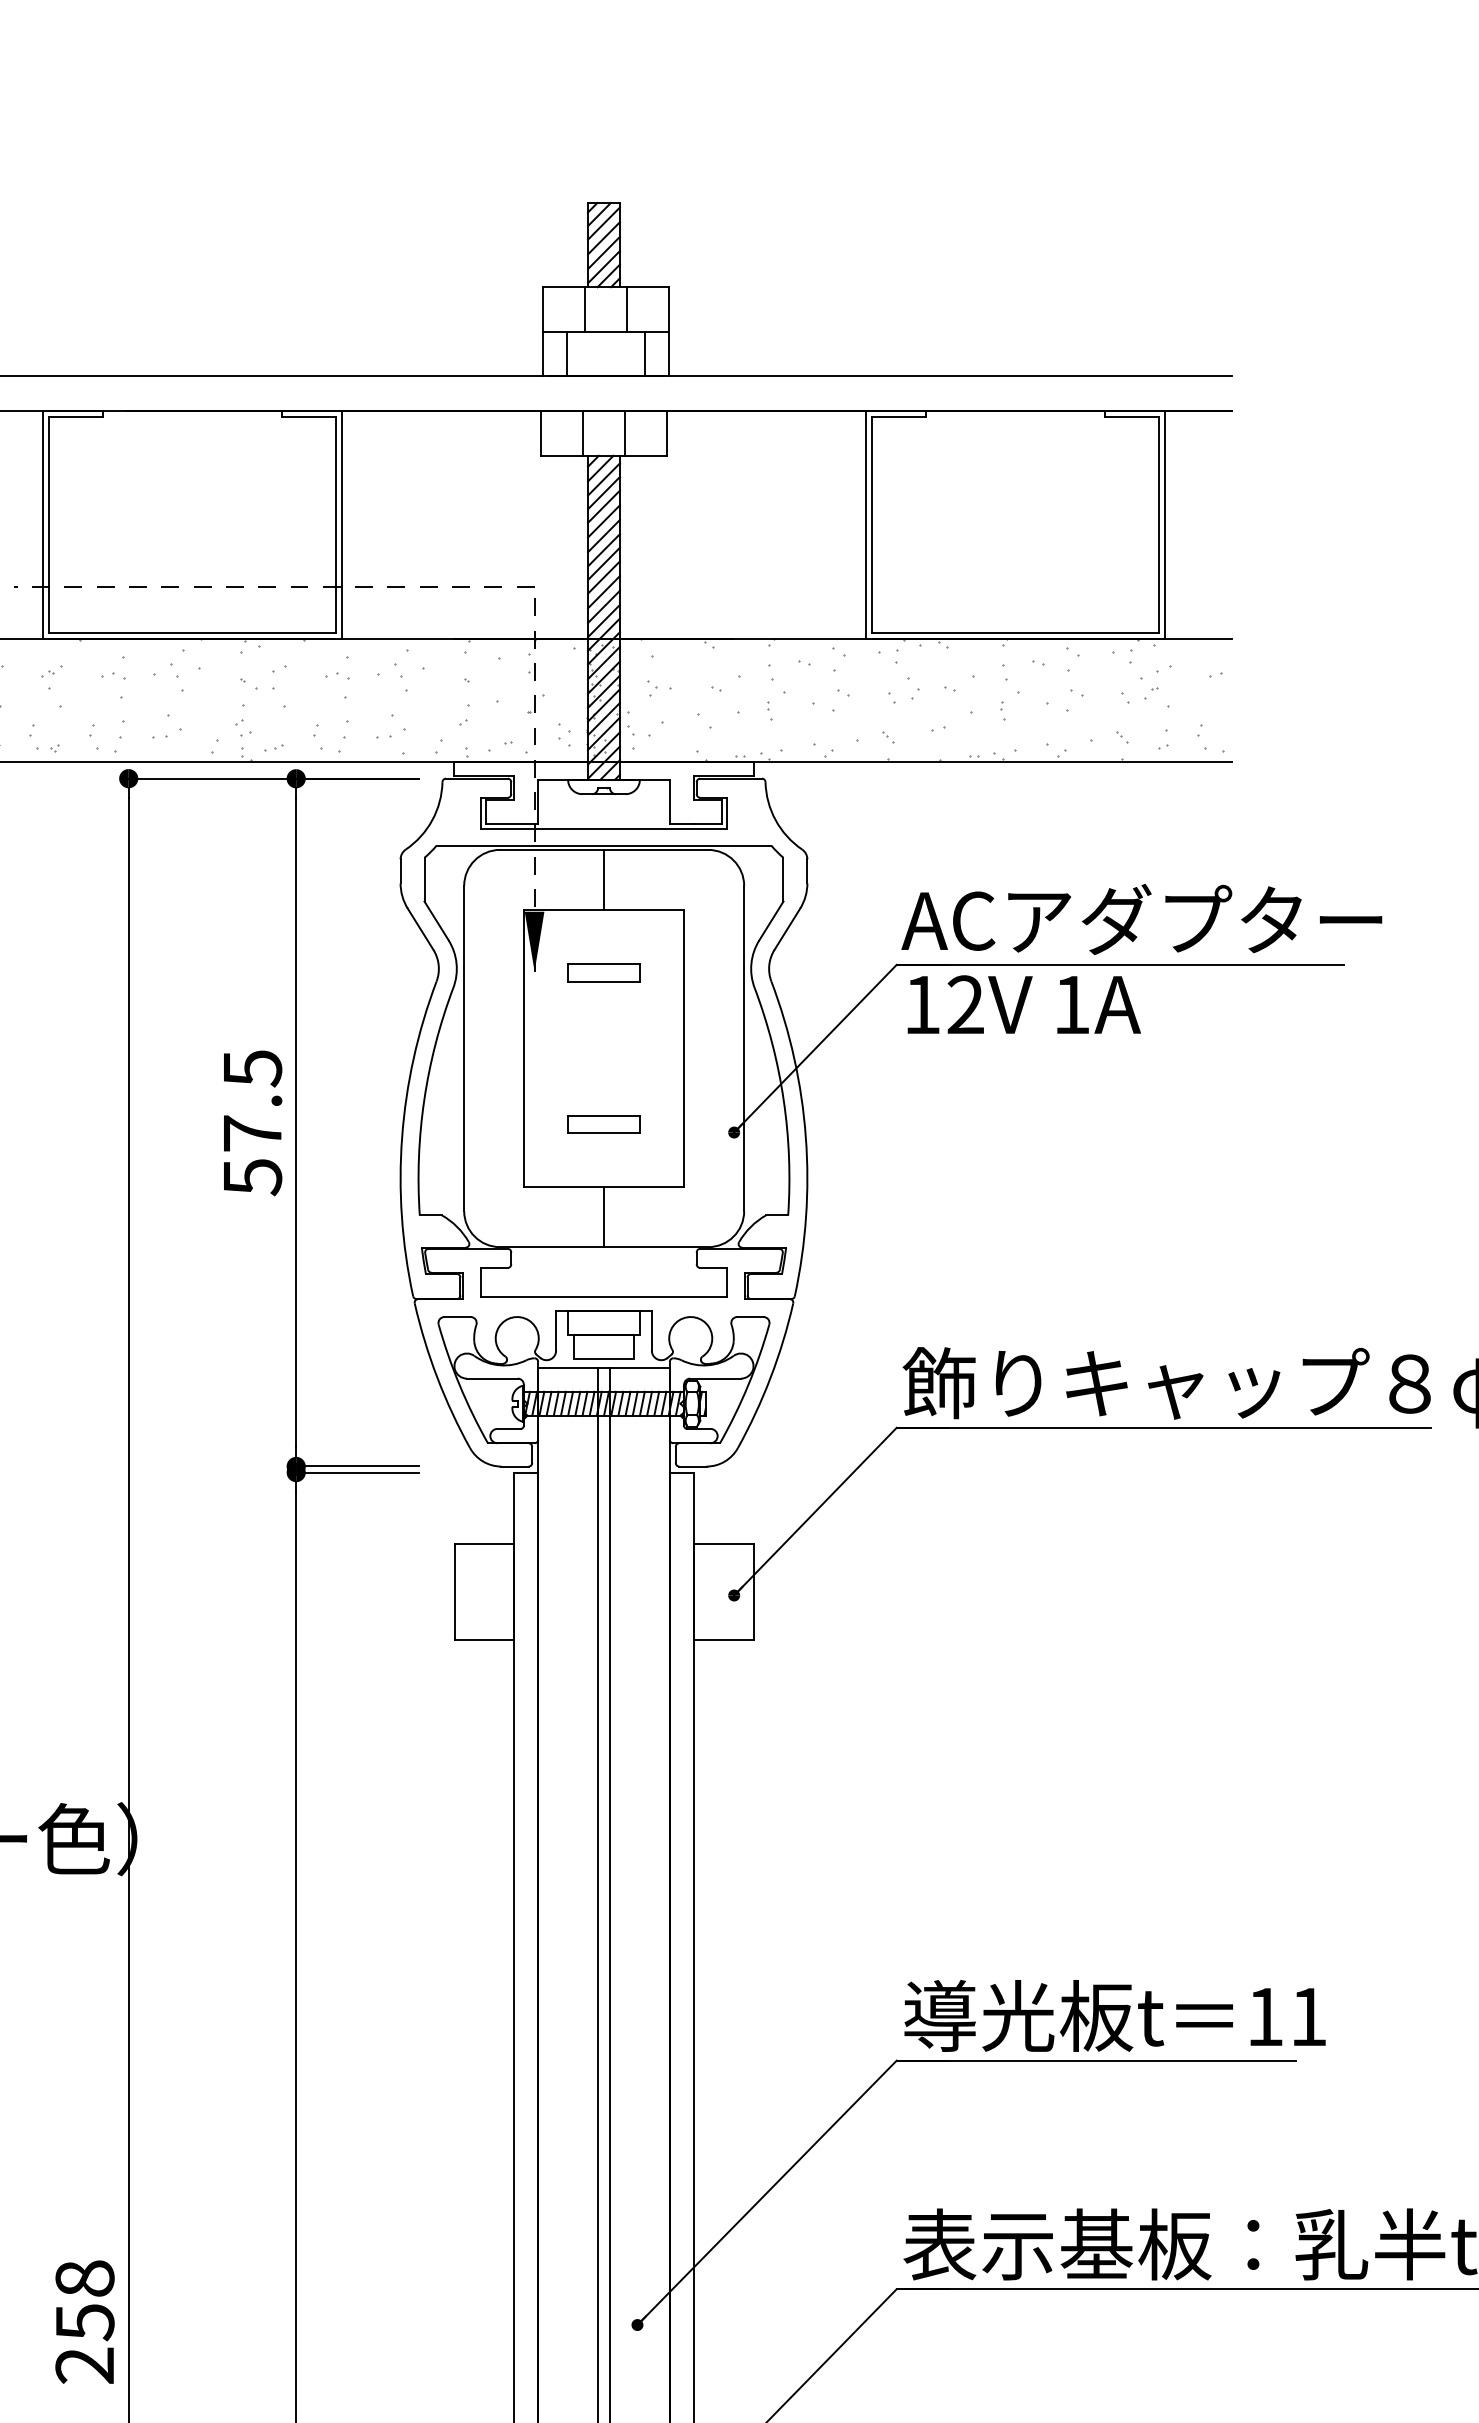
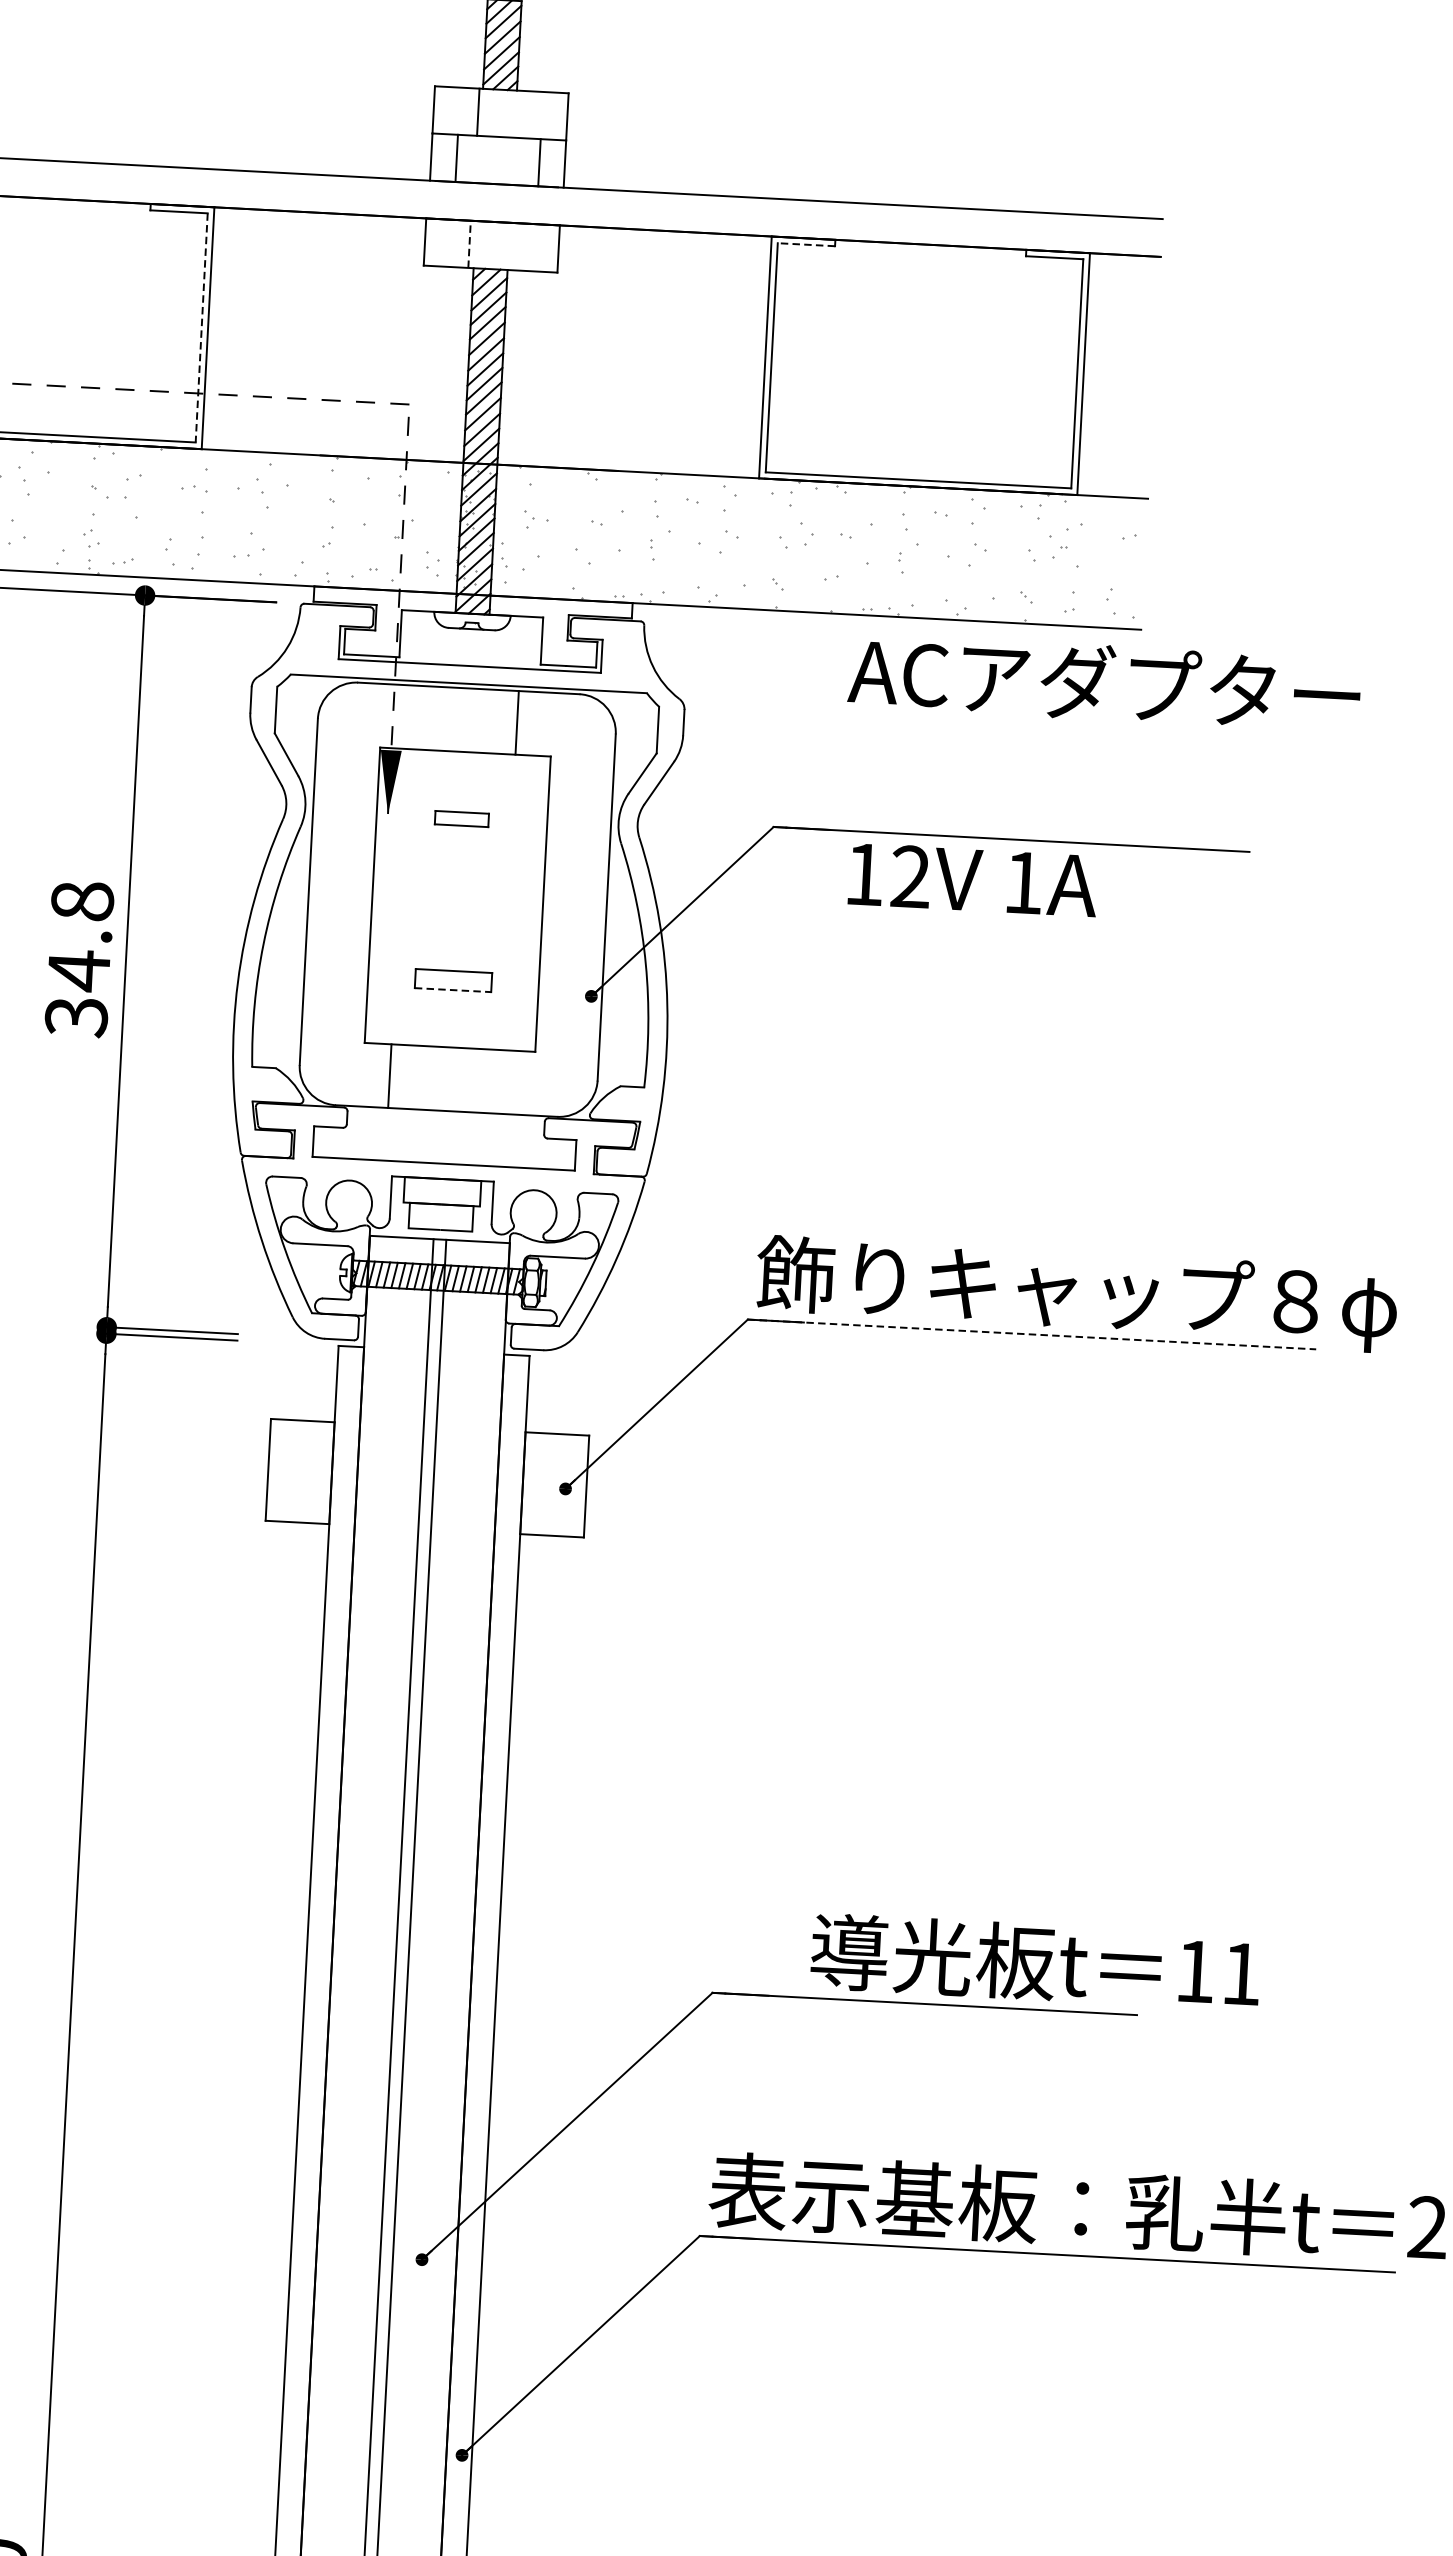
line: (626, 309) -> (522, 114), removed
line: (898, 417) -> (806, 244), solid -> dashed
line: (583, 433) -> (470, 244), solid -> dashed
line: (624, 433) -> (513, 246), removed
line: (336, 525) -> (202, 328), solid -> dashed
line: (604, 879) -> (517, 722), moved
text: (1141, 919) -> (1104, 682), moved
part: (603, 972) -> (461, 818), size x0.7
text: (1023, 1004) -> (972, 879), moved
text: (252, 1123) -> (79, 959), 57.5 -> 34.8
line: (604, 1133) -> (453, 990), solid -> dashed
line: (604, 1217) -> (390, 1076), moved
line: (1164, 1427) -> (1032, 1334), solid -> dashed
text: (1114, 2015) -> (1035, 1961), moved

